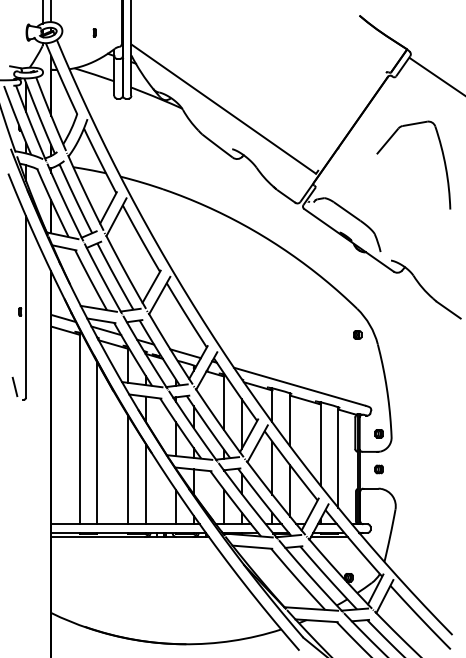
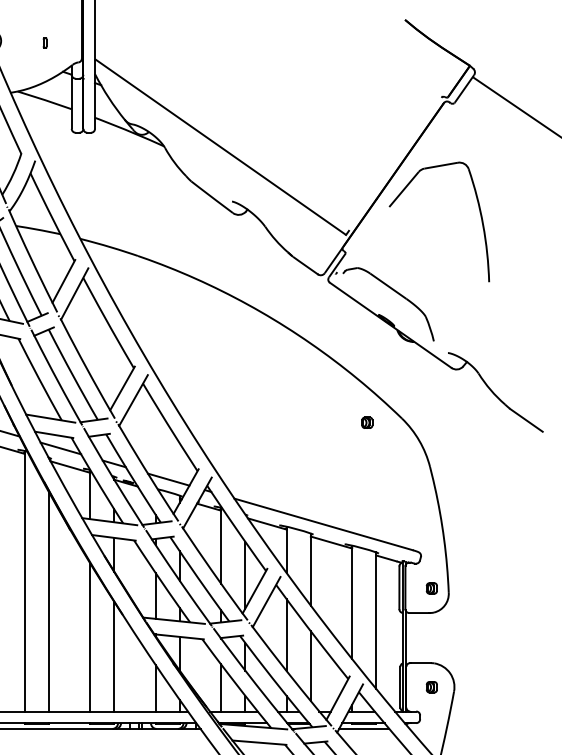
part: (442, 156) -> (478, 210), moved
part: (357, 334) -> (367, 422), moved
part: (378, 469) -> (430, 687), moved

